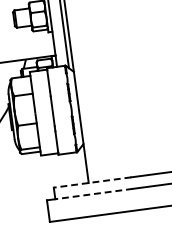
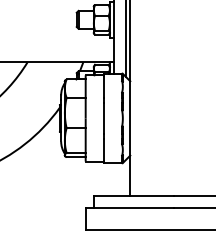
line: (92, 182) -> (134, 195), dashed -> solid
line: (94, 193) -> (134, 207), dashed -> solid

